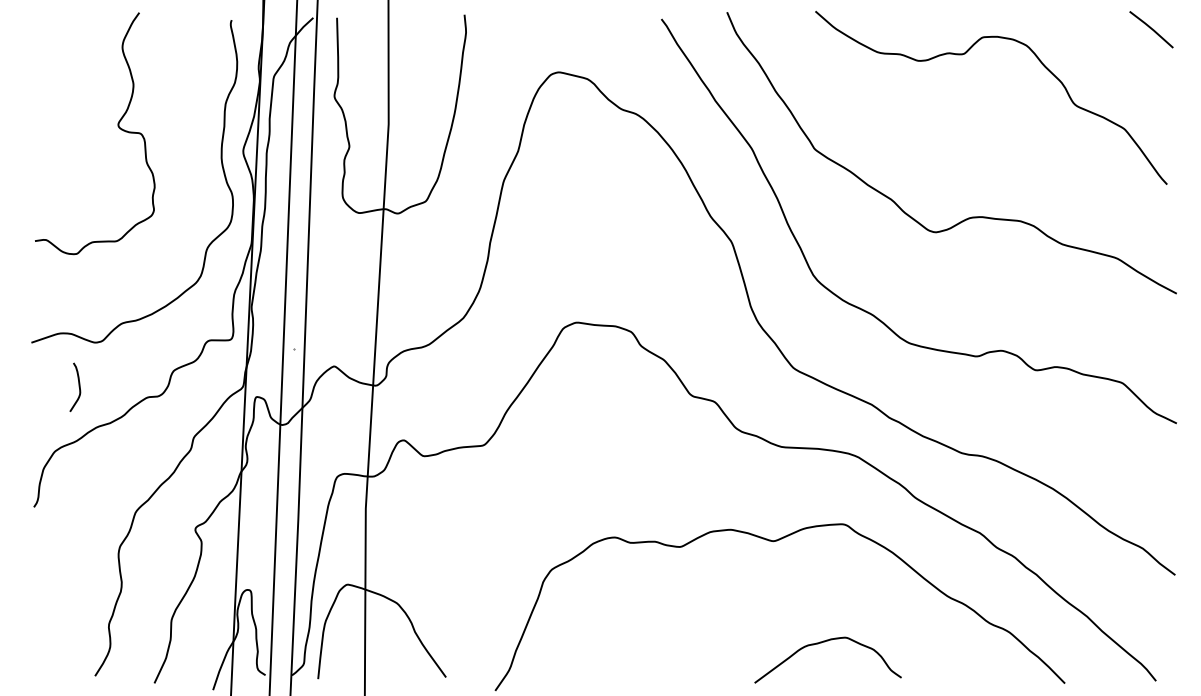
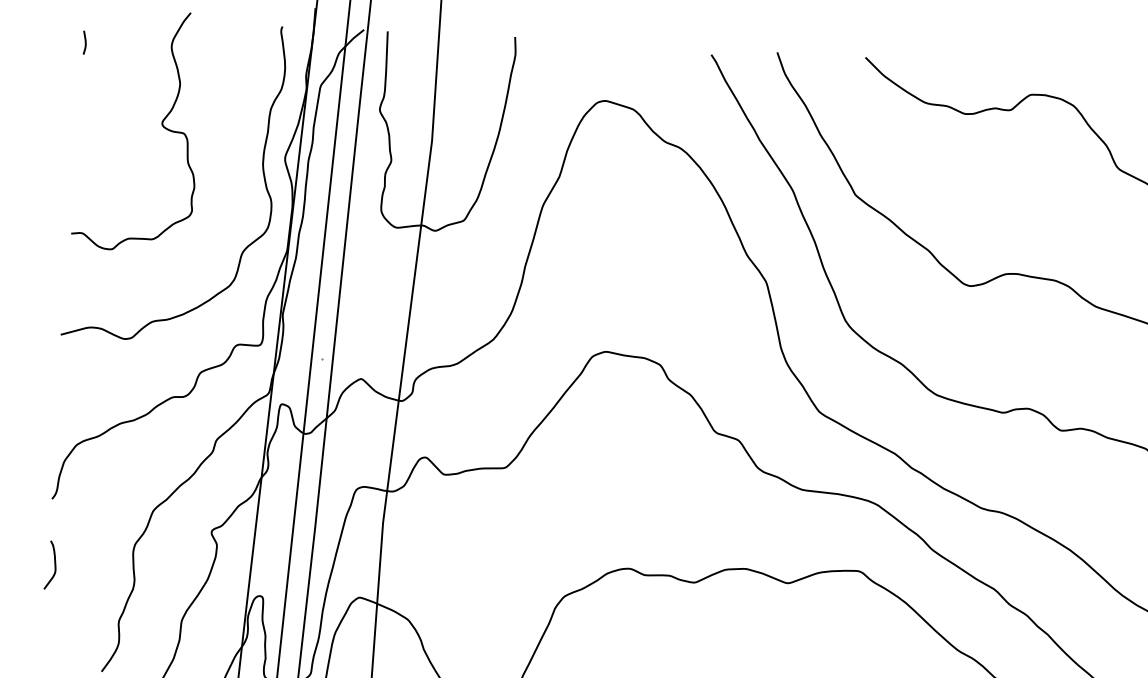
line: (35, 49) -> (84, 42), added
curve: (78, 387) -> (54, 565), moved

